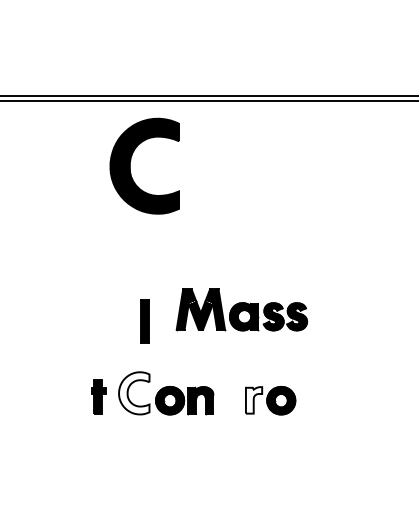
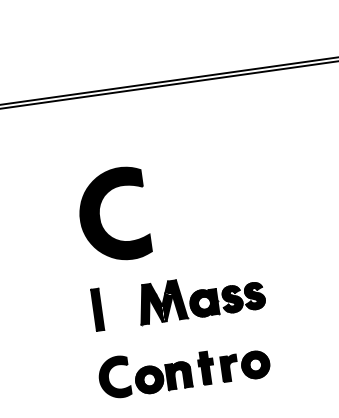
part: (131, 160) -> (100, 211), moved
part: (241, 309) -> (200, 296), moved
part: (144, 321) -> (97, 310), moved
fill: (134, 393) -> (114, 377), added
part: (98, 396) -> (205, 367), moved
fill: (253, 400) -> (229, 368), added

